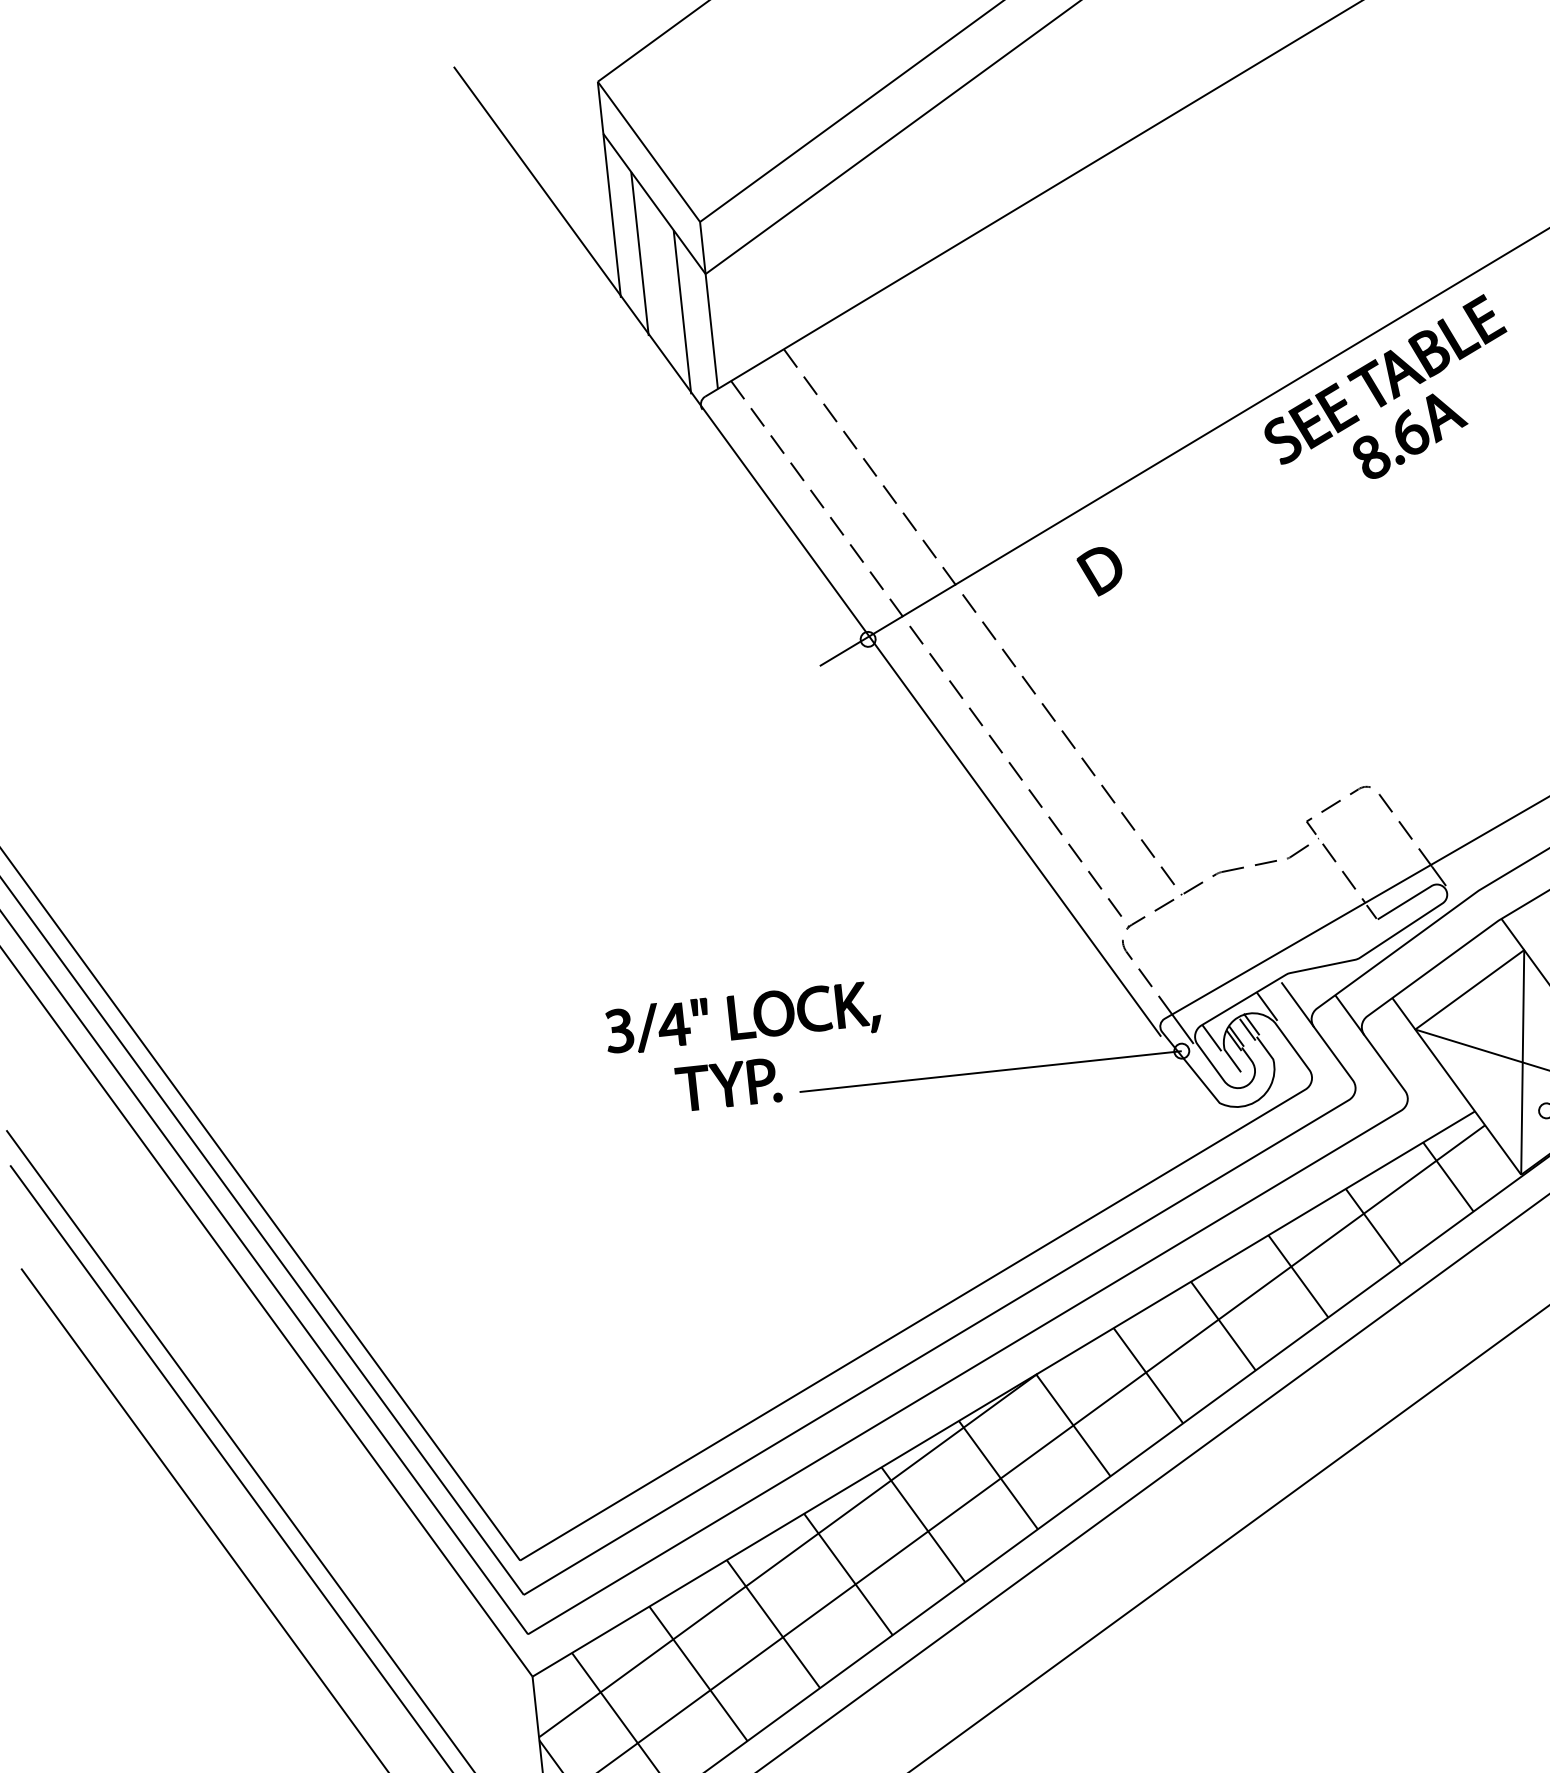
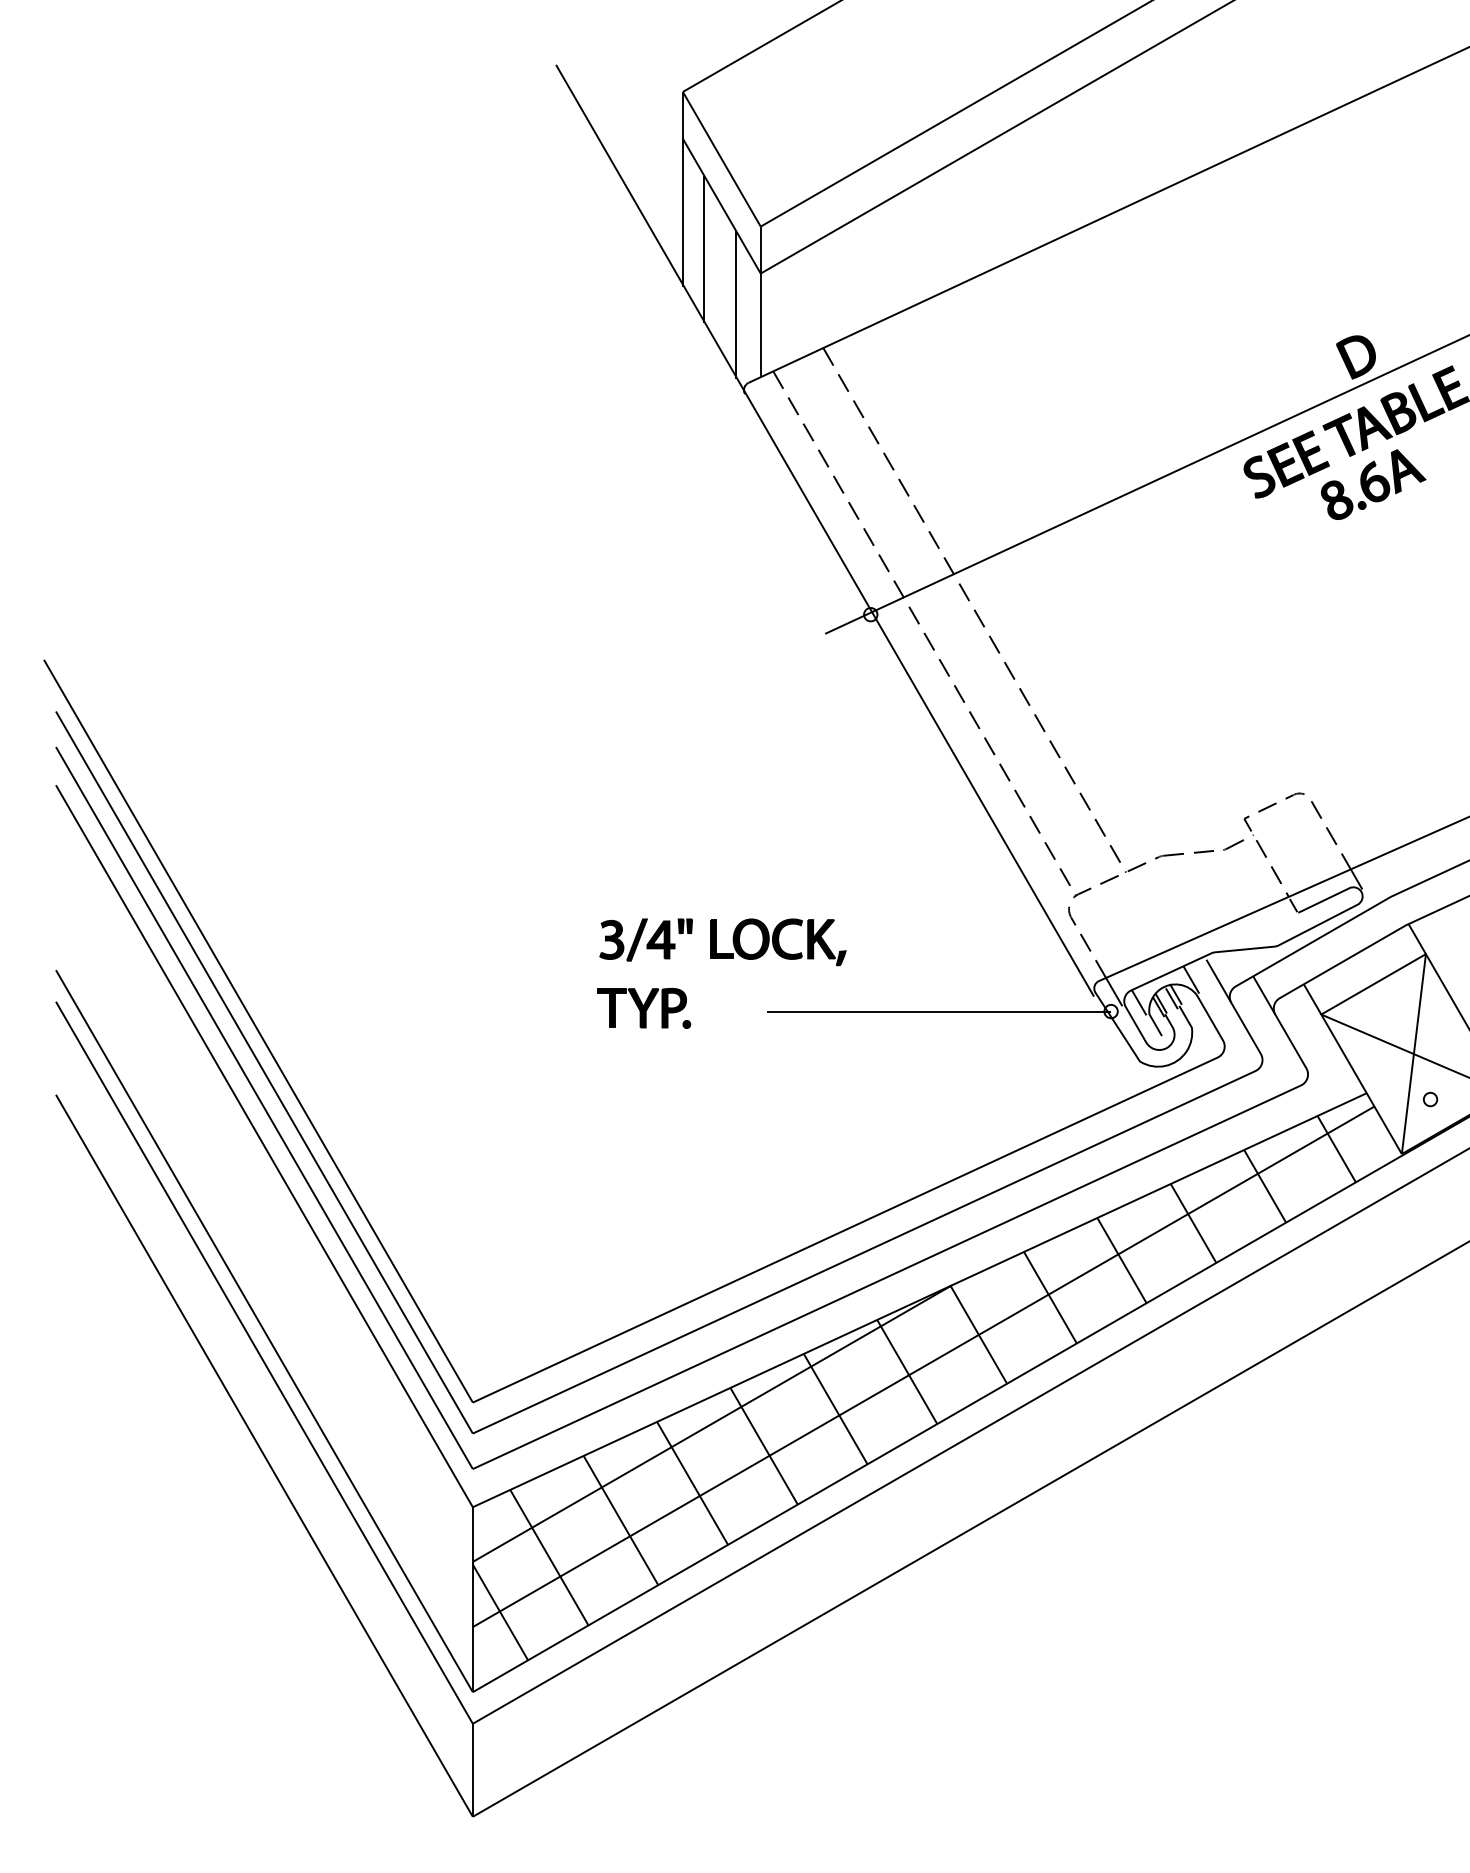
part: (1099, 571) -> (1355, 357), moved
part: (729, 1084) -> (644, 1008), moved

